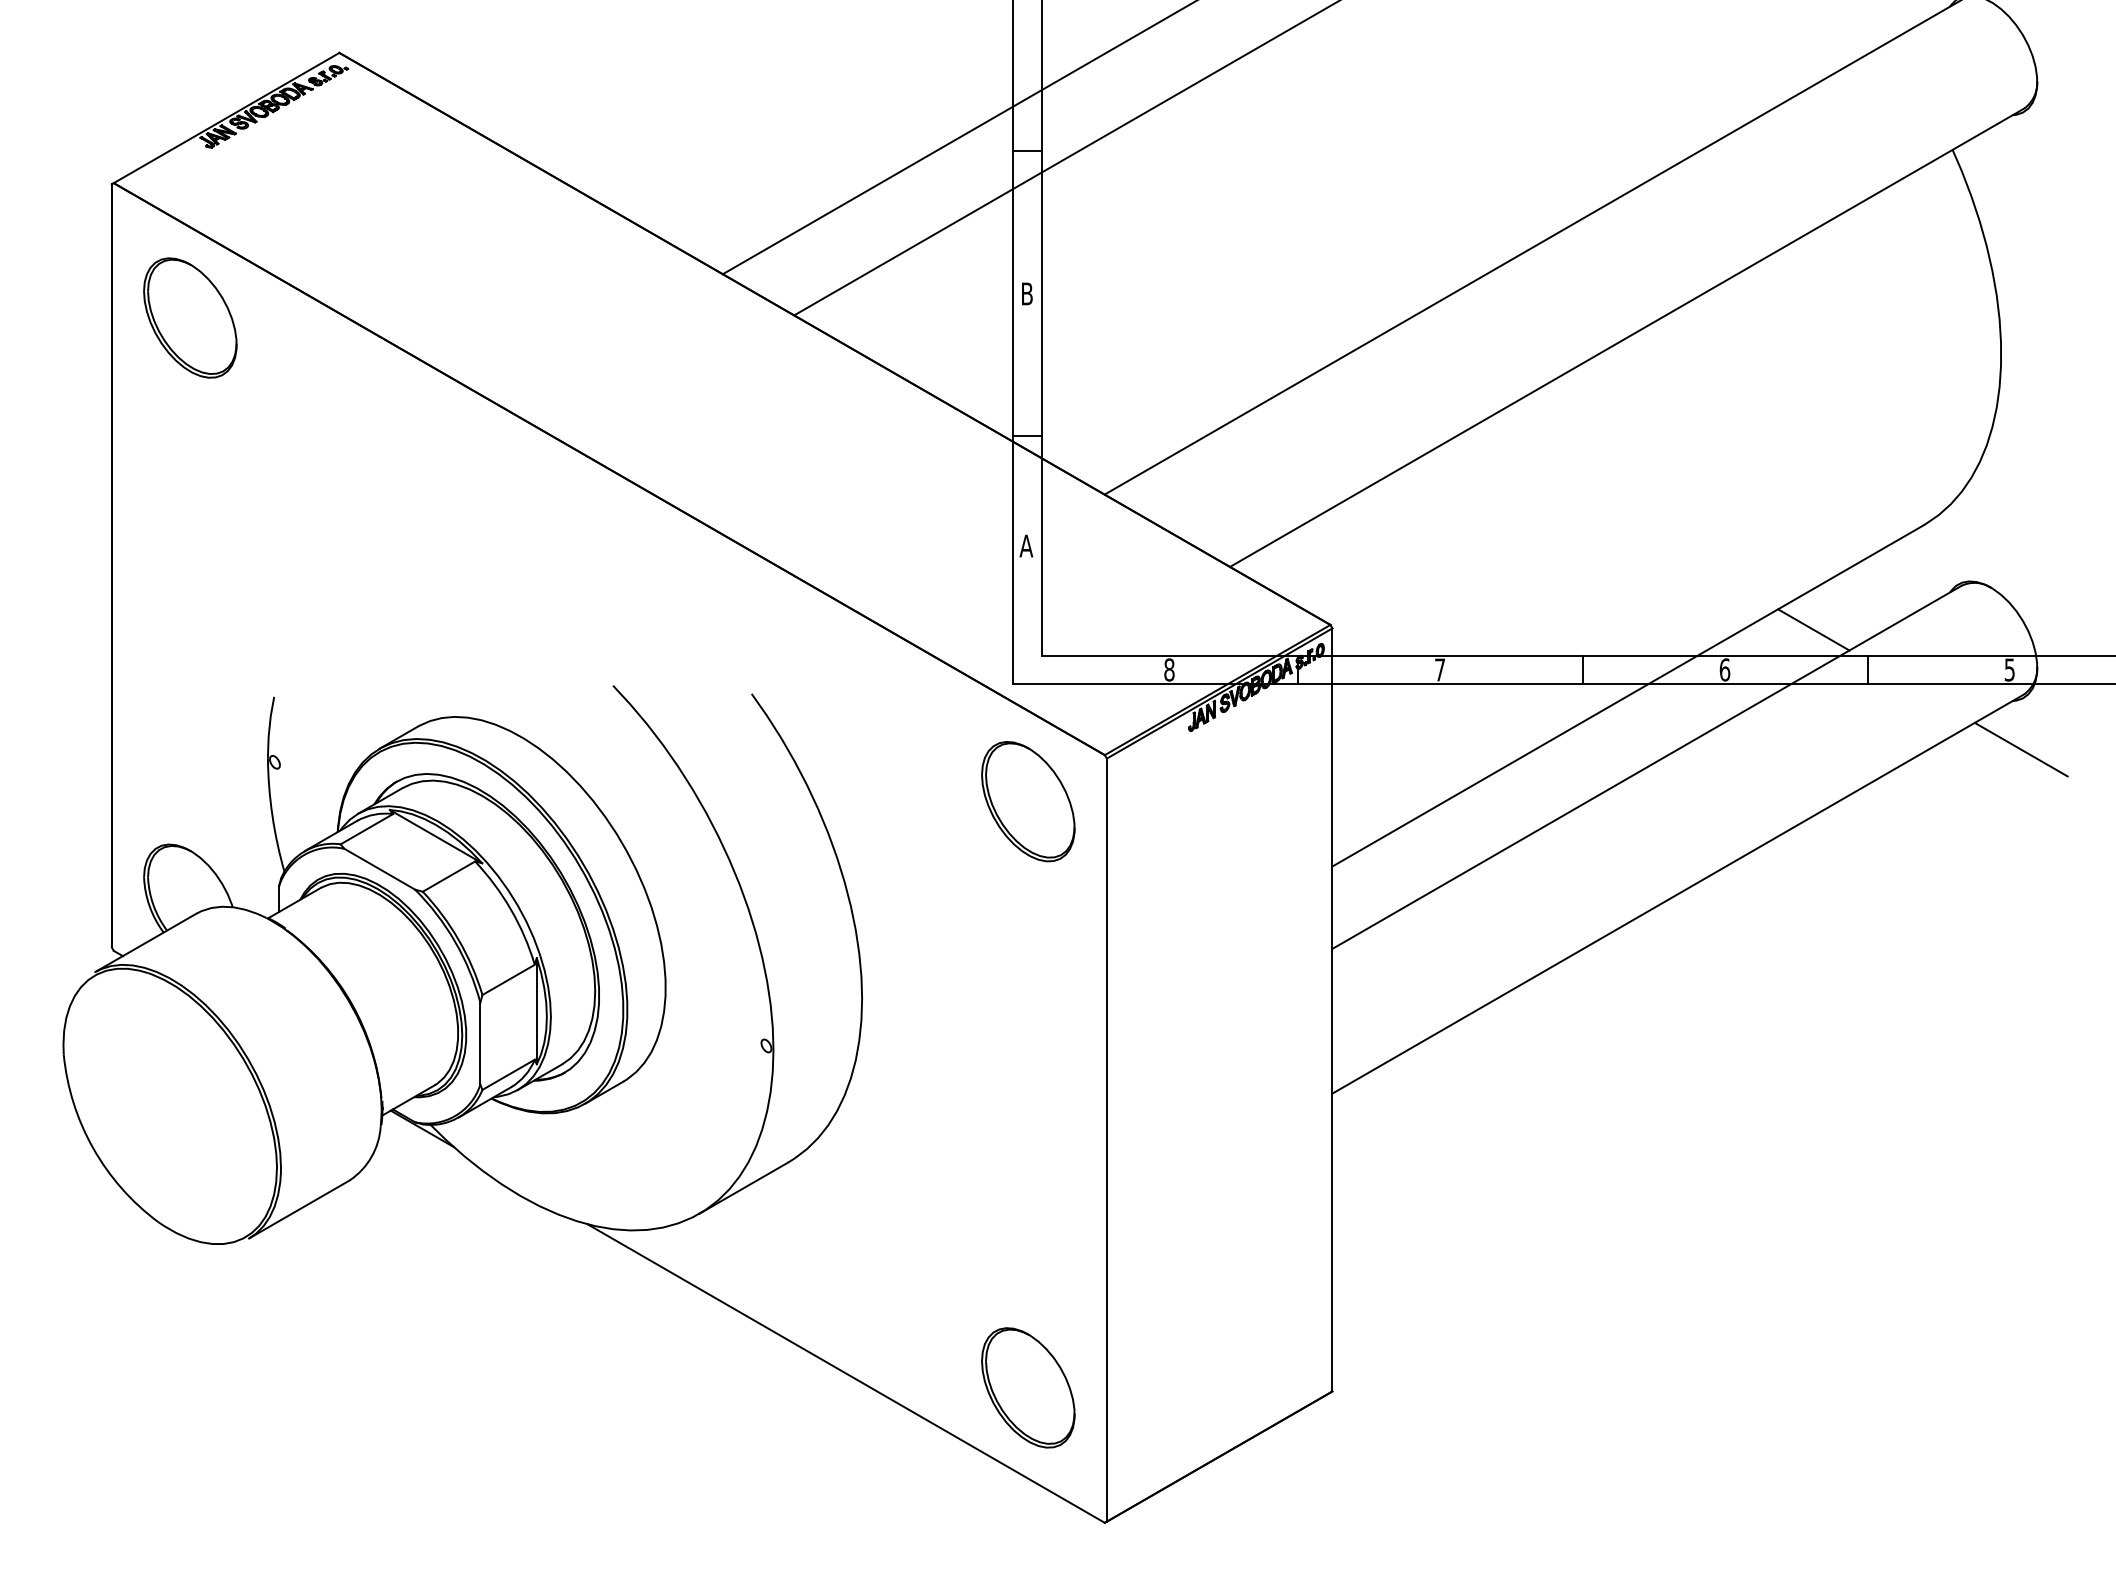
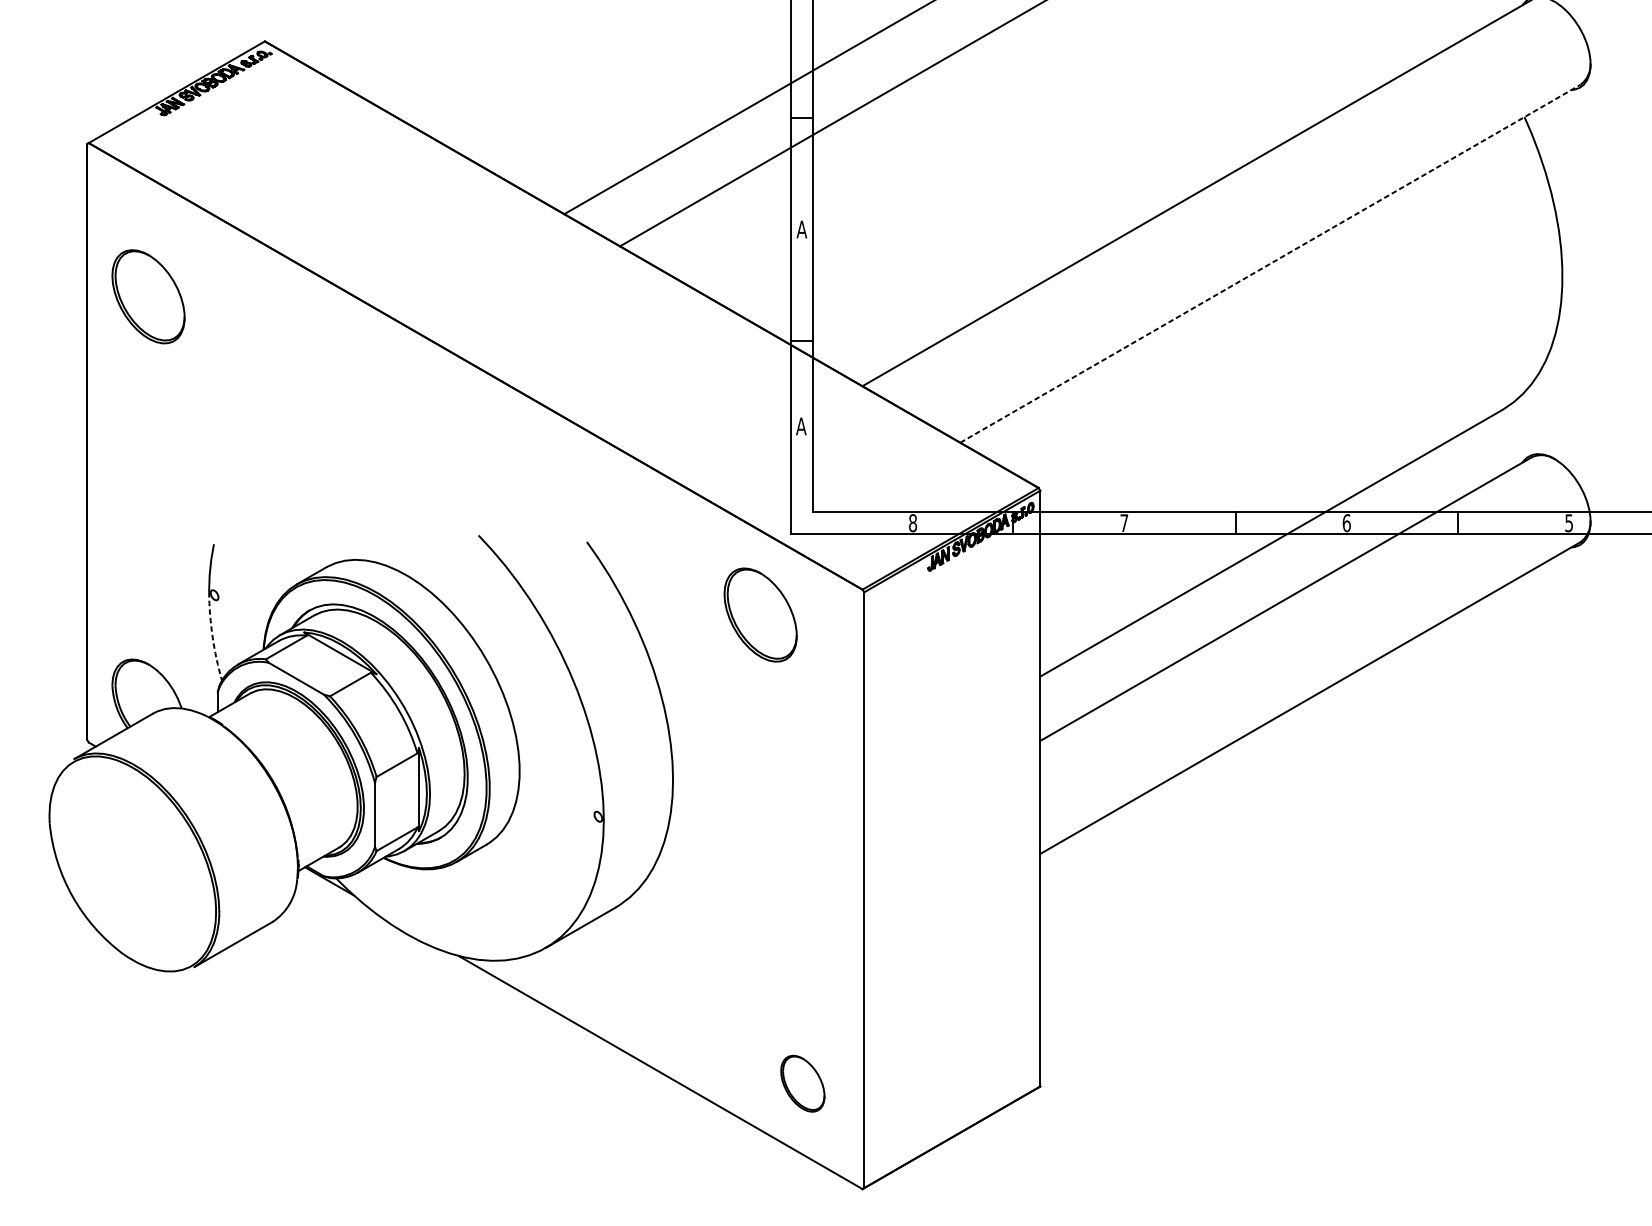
text: (1026, 293) -> (801, 229), B -> A
part: (190, 317) -> (148, 296), moved
line: (1627, 337) -> (1270, 263), solid -> dashed
line: (1813, 629) -> (1415, 491), removed
line: (2020, 749) -> (1577, 585), removed
part: (1028, 801) -> (760, 614), moved
arc: (272, 815) -> (212, 636), solid -> dashed
part: (1028, 1387) -> (802, 1083), size x0.6

